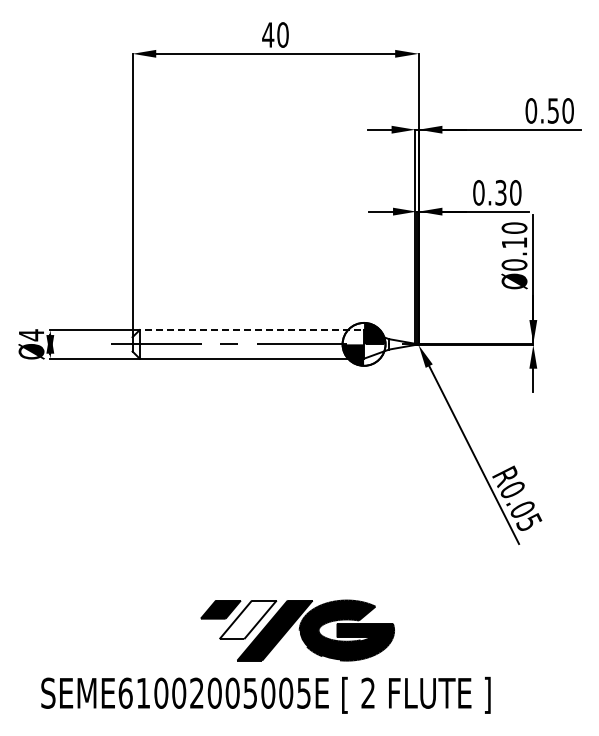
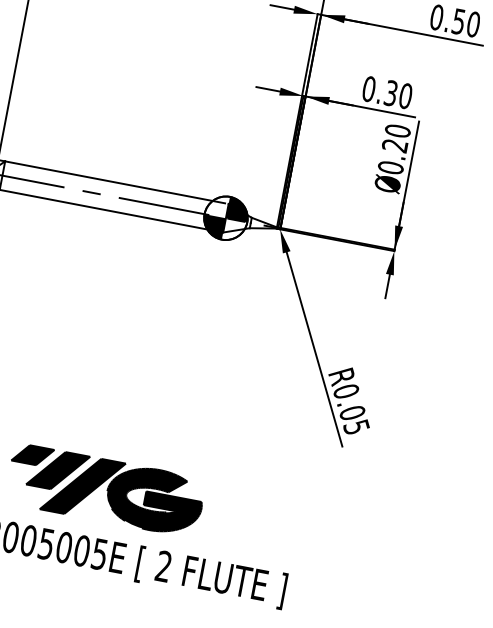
text: (513, 242) -> (394, 145), Ø0.10 -> Ø0.20
line: (249, 330) -> (114, 182), dashed -> solid
fill: (247, 619) -> (57, 470), added

